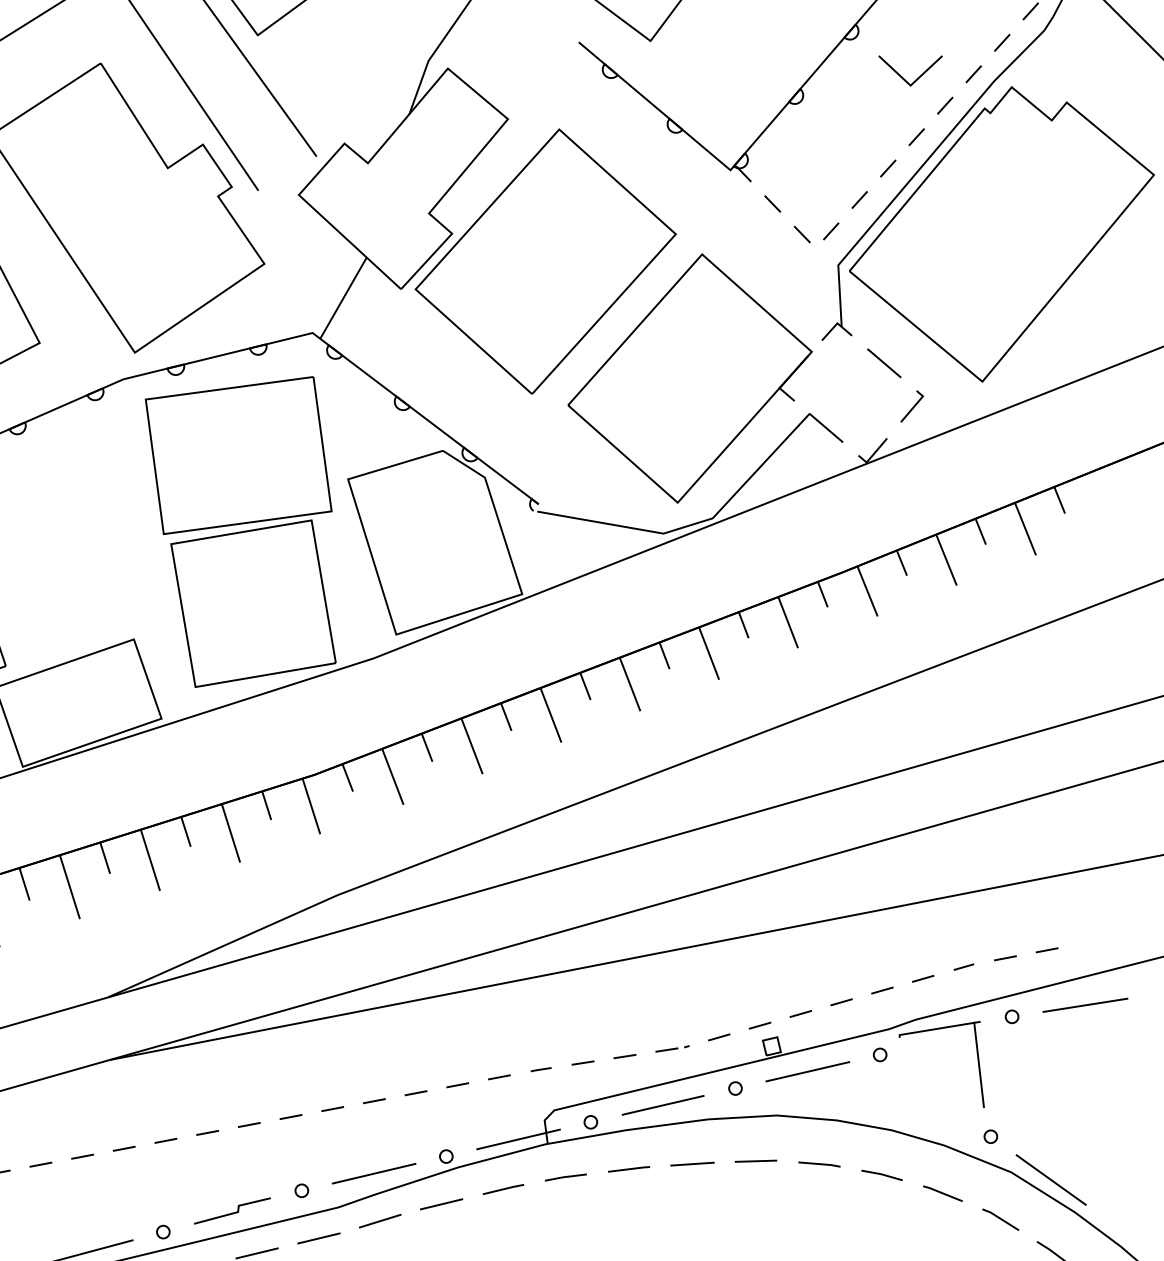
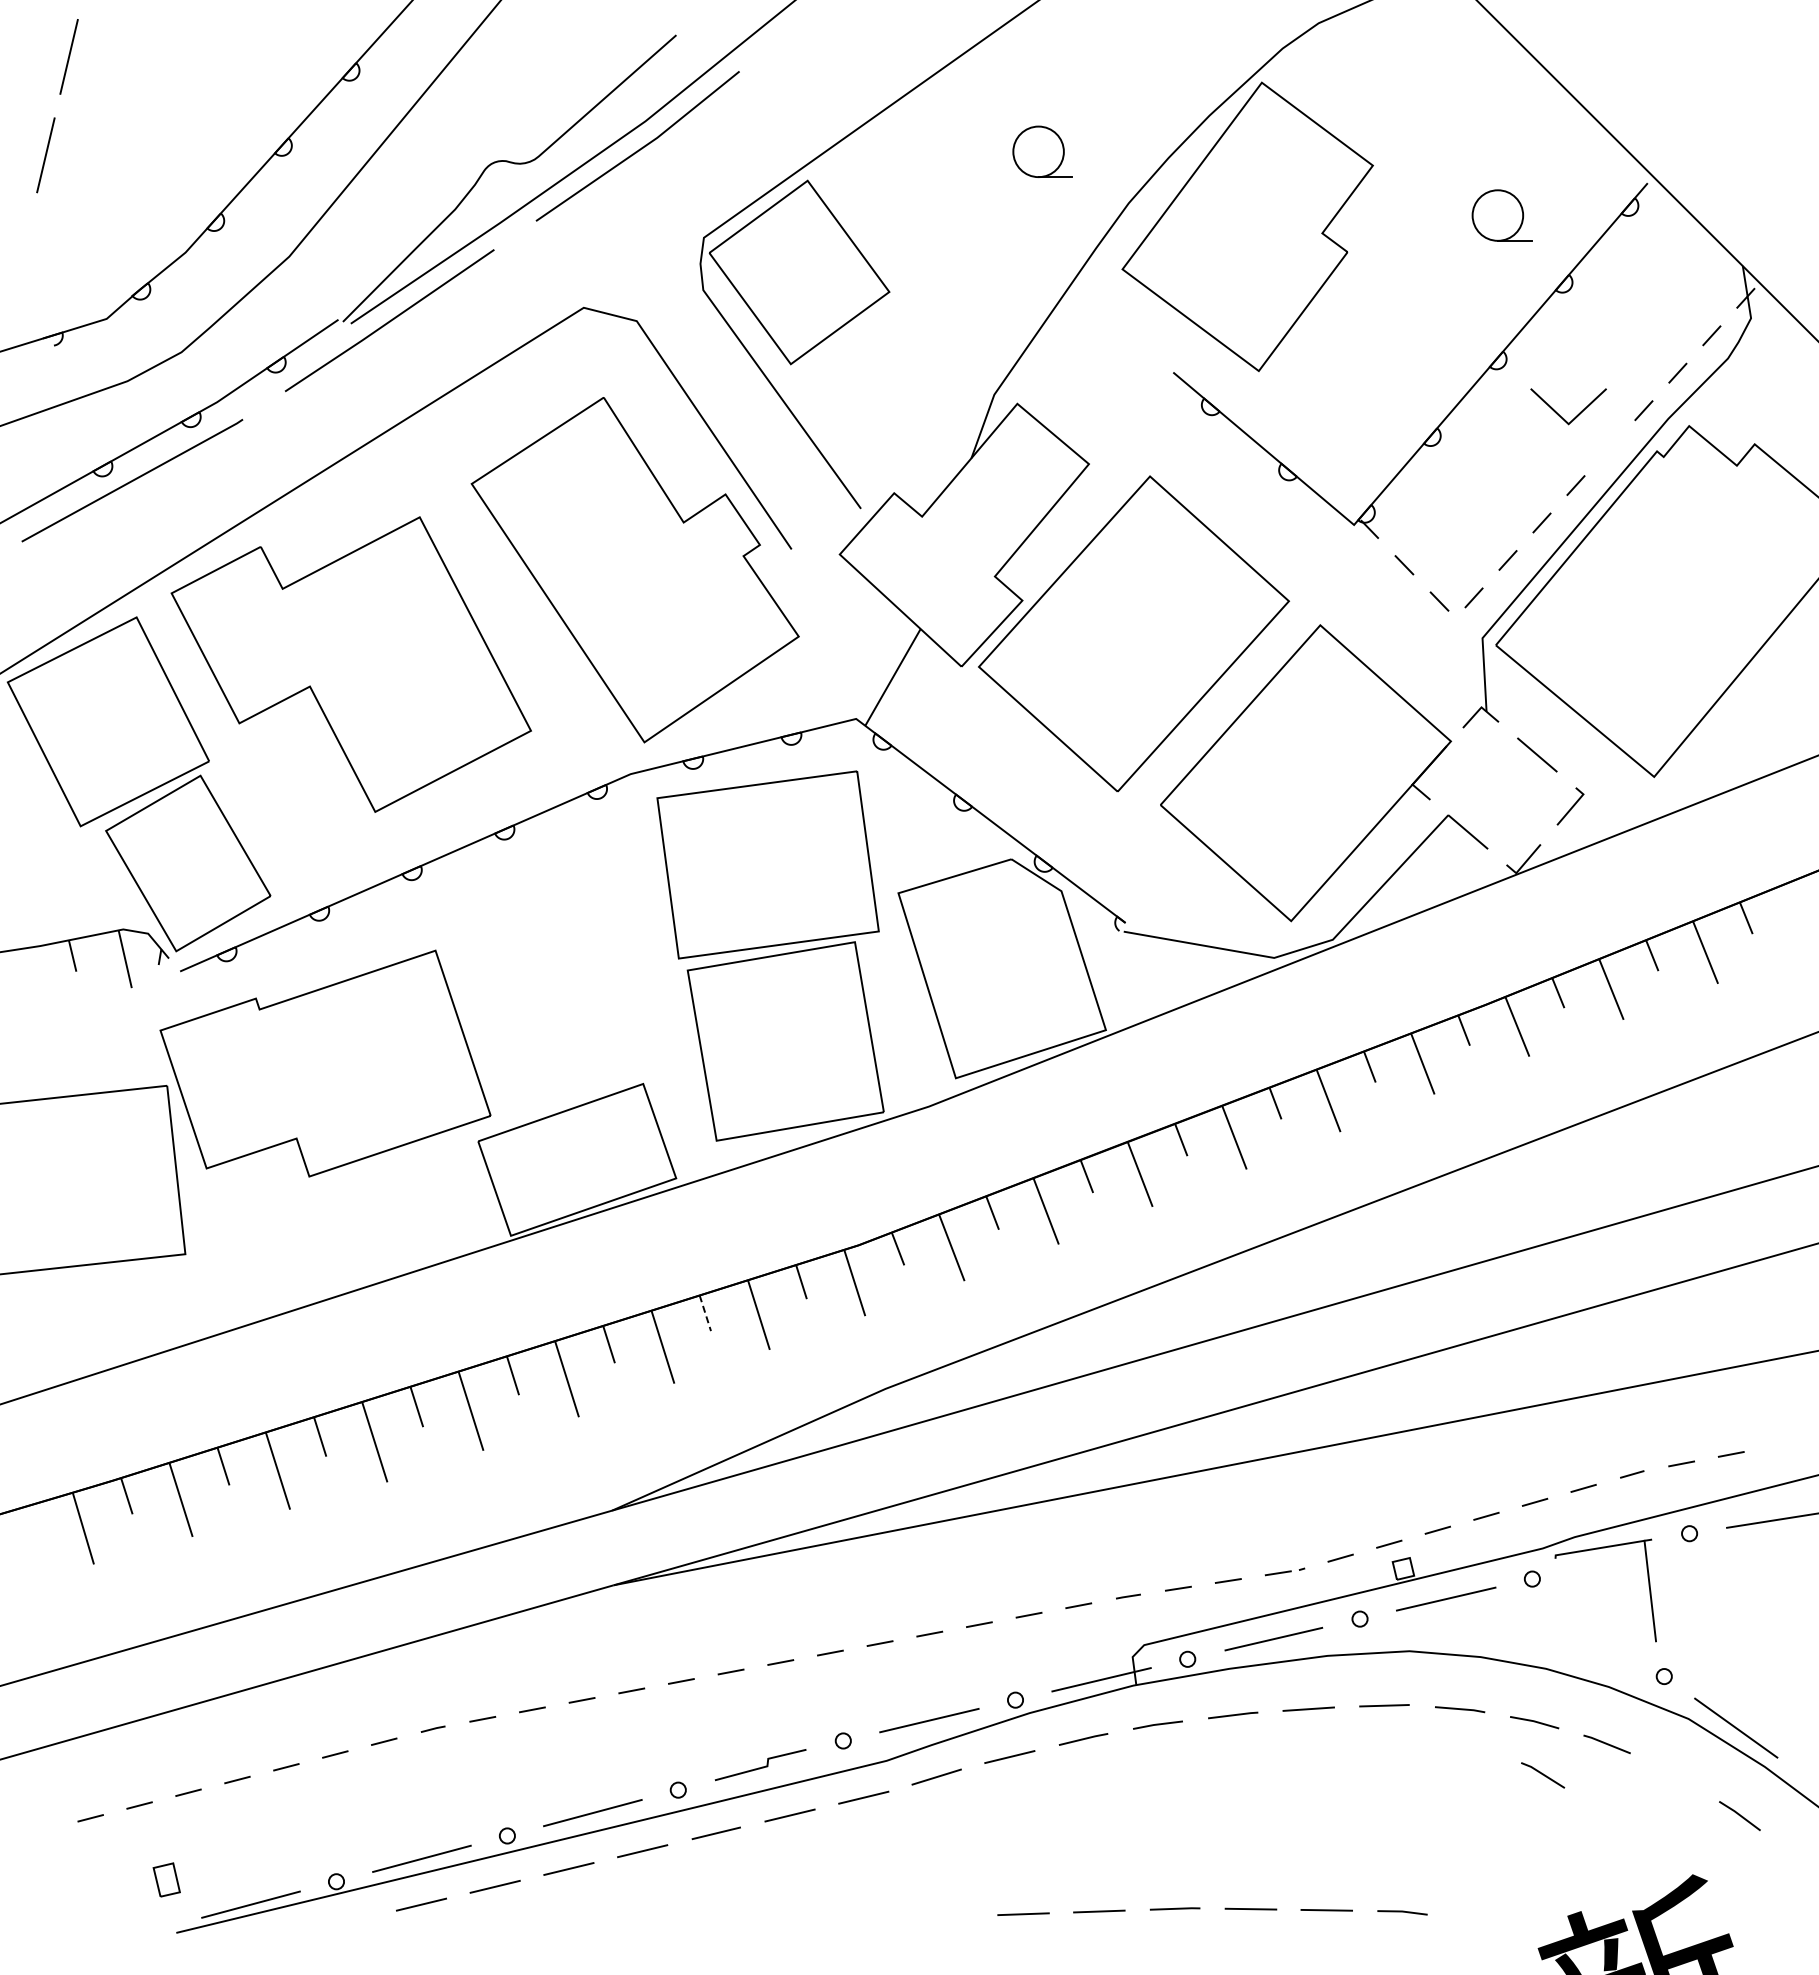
line: (944, 105) -> (1609, 447), removed
line: (186, 832) -> (705, 1313), solid -> dashed
line: (1001, 1219) -> (1543, 1775), moved

